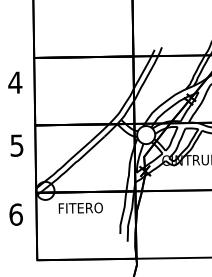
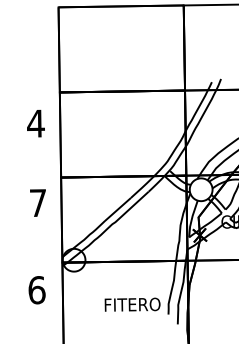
text: (16, 145) -> (37, 202), 5 -> 7
text: (80, 207) -> (132, 303), moved

